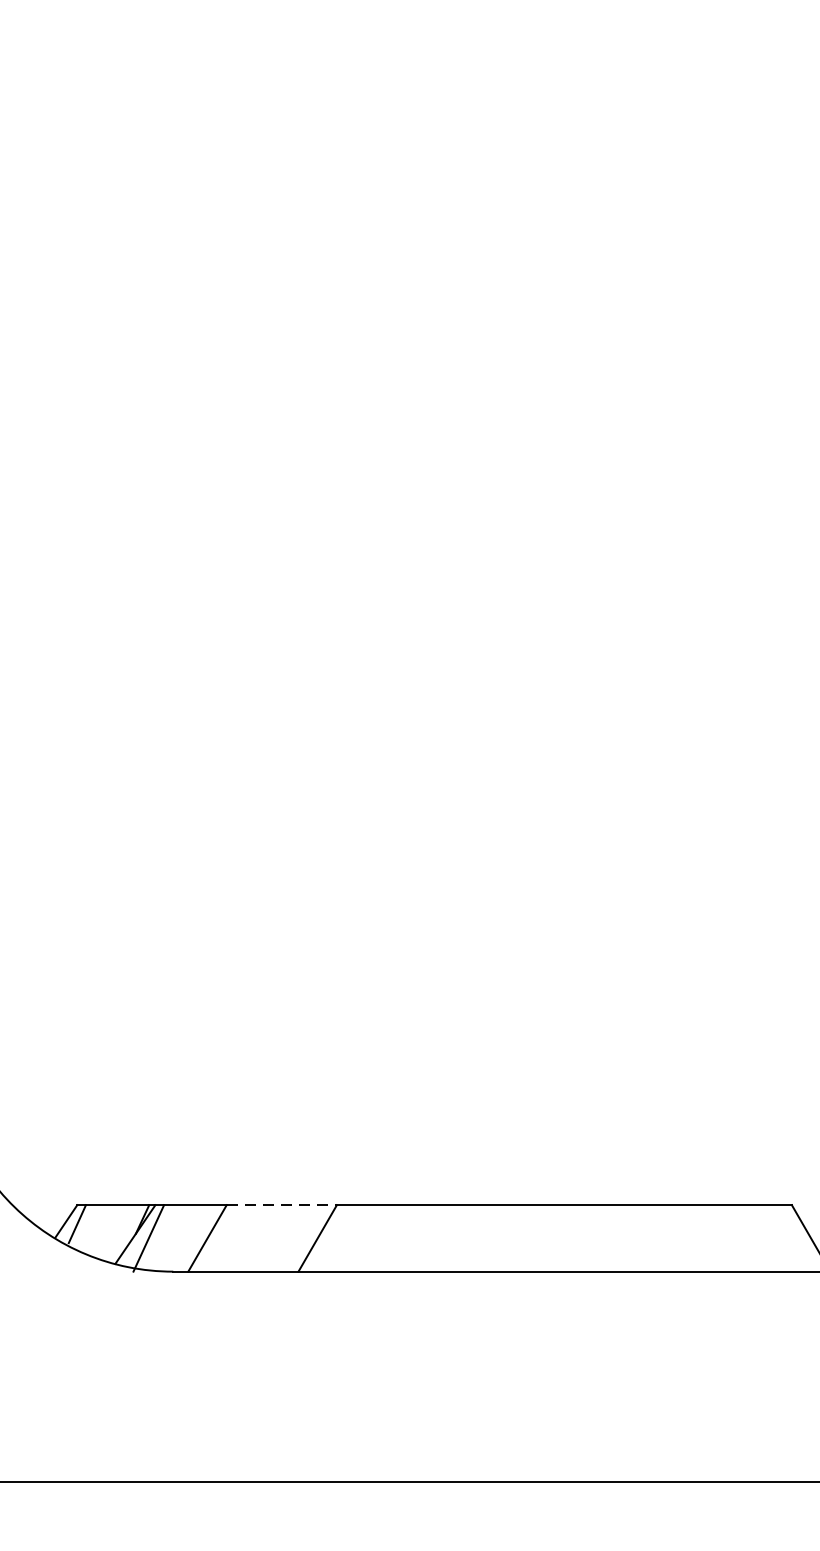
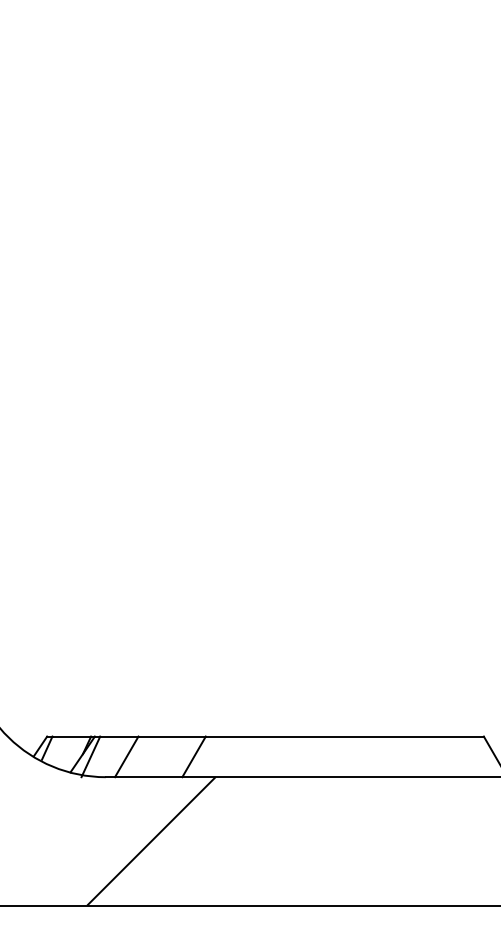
line: (282, 1205) -> (172, 736), dashed -> solid
hatch: (247, 1376) -> (151, 841), added

